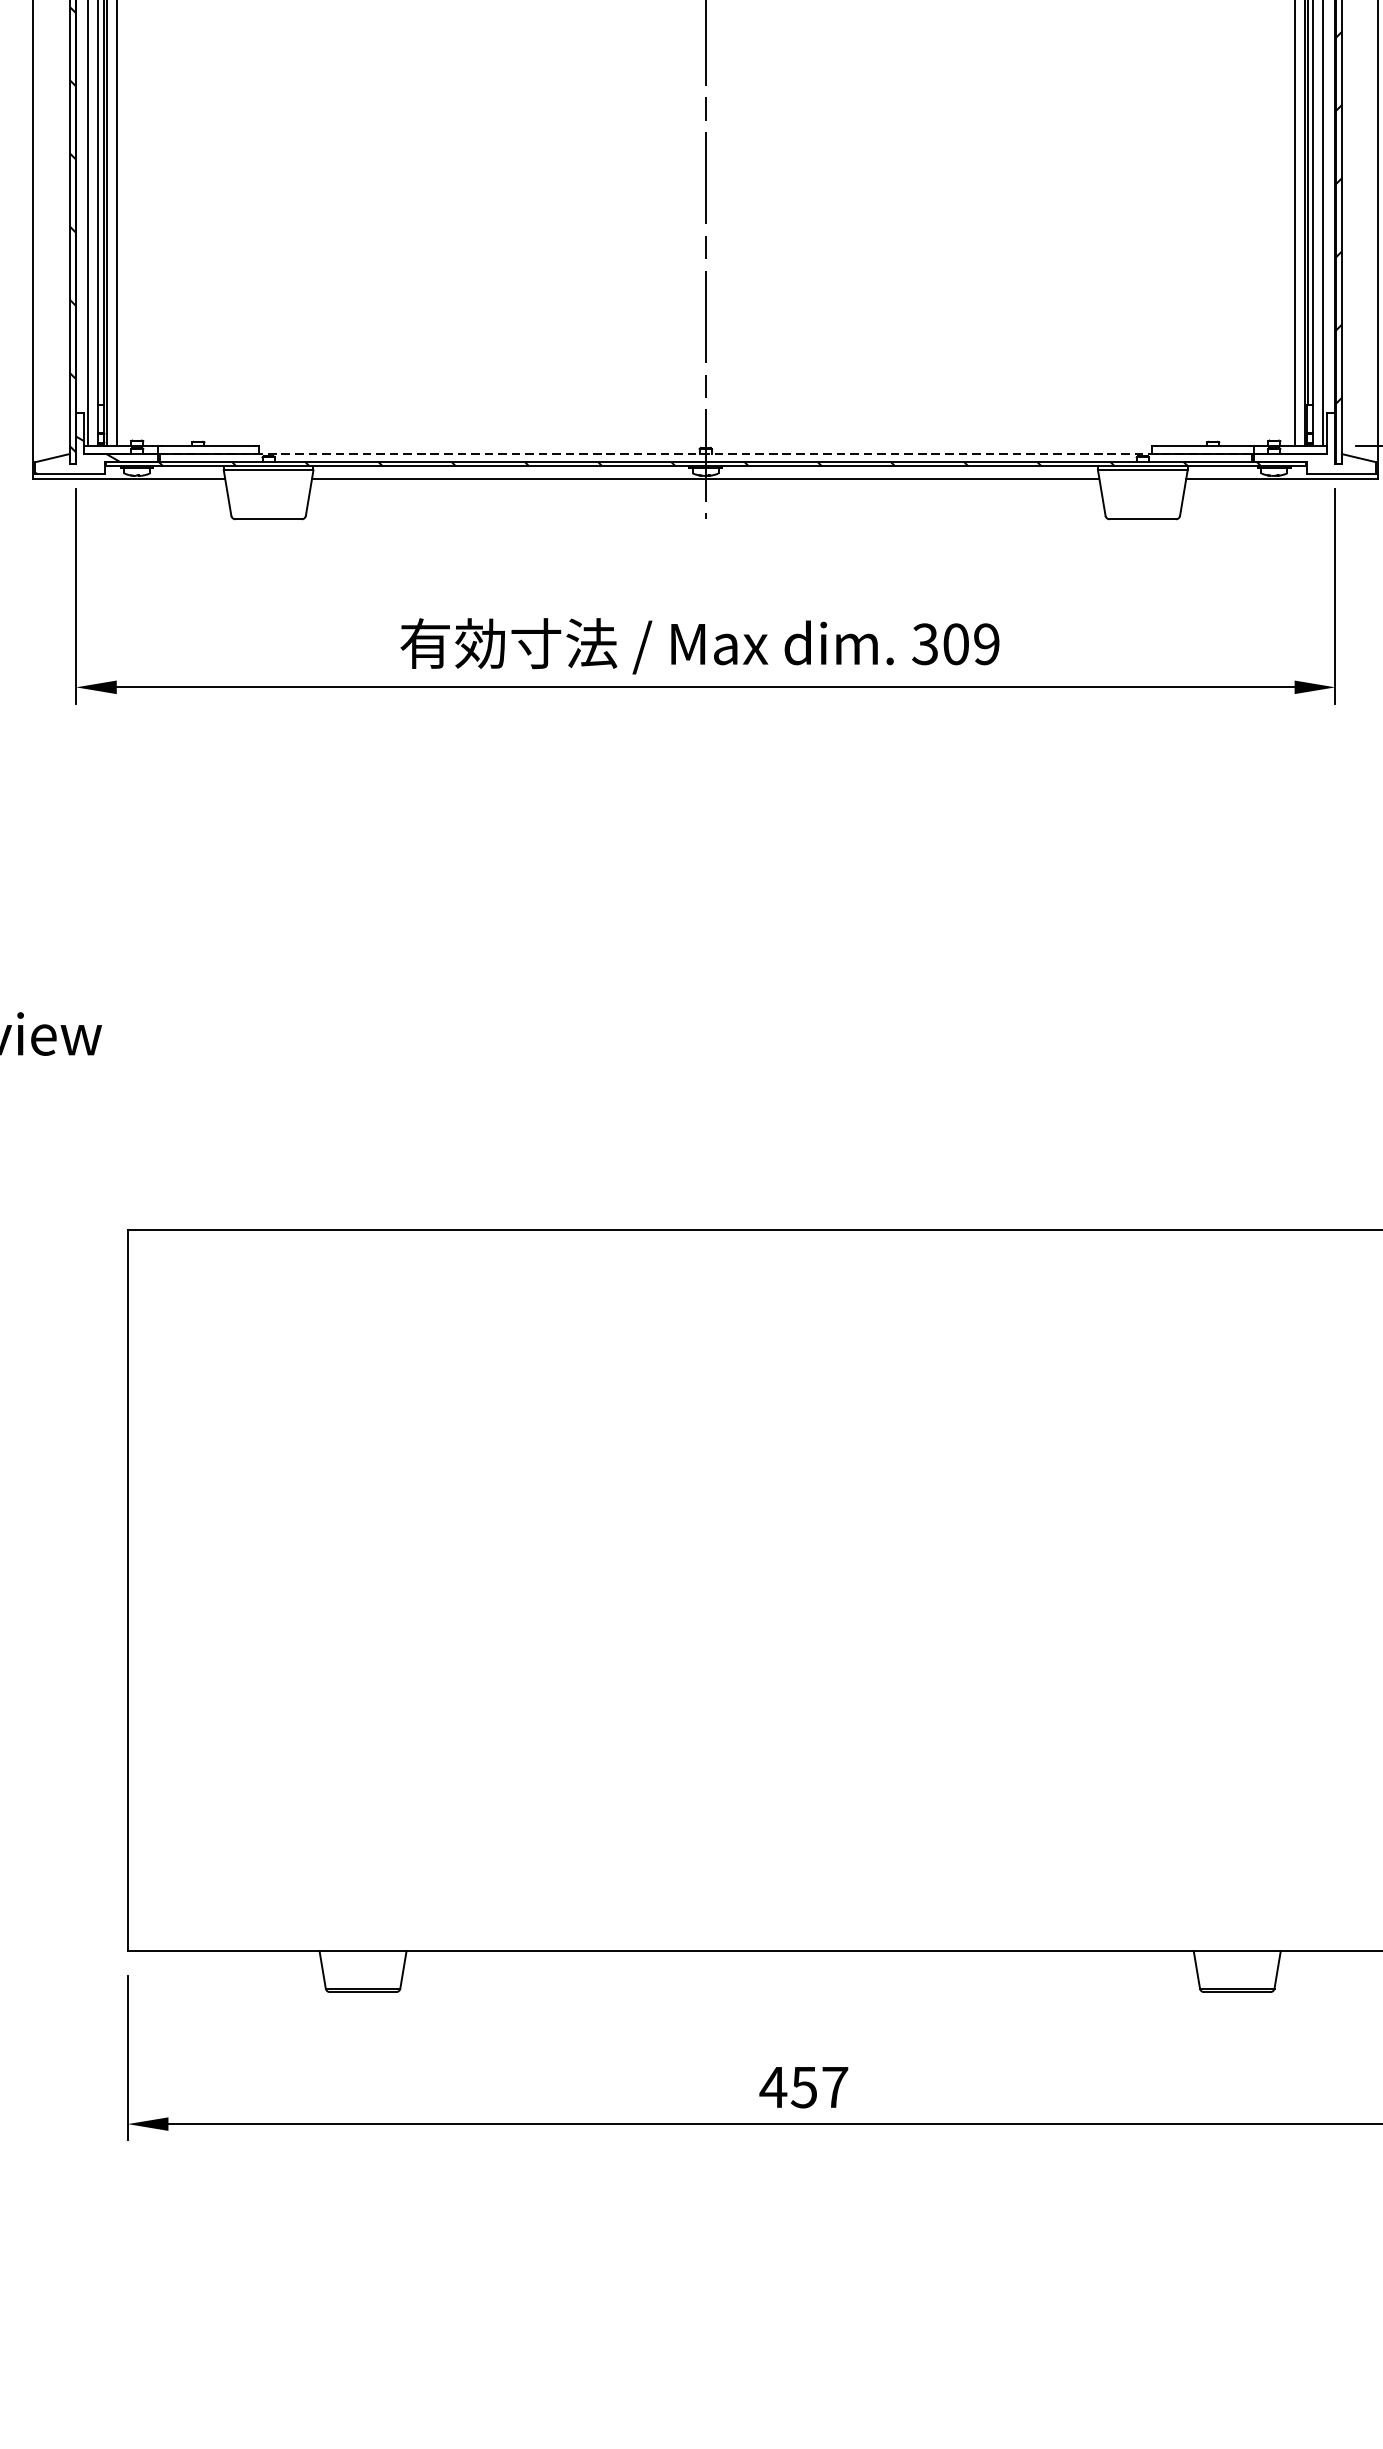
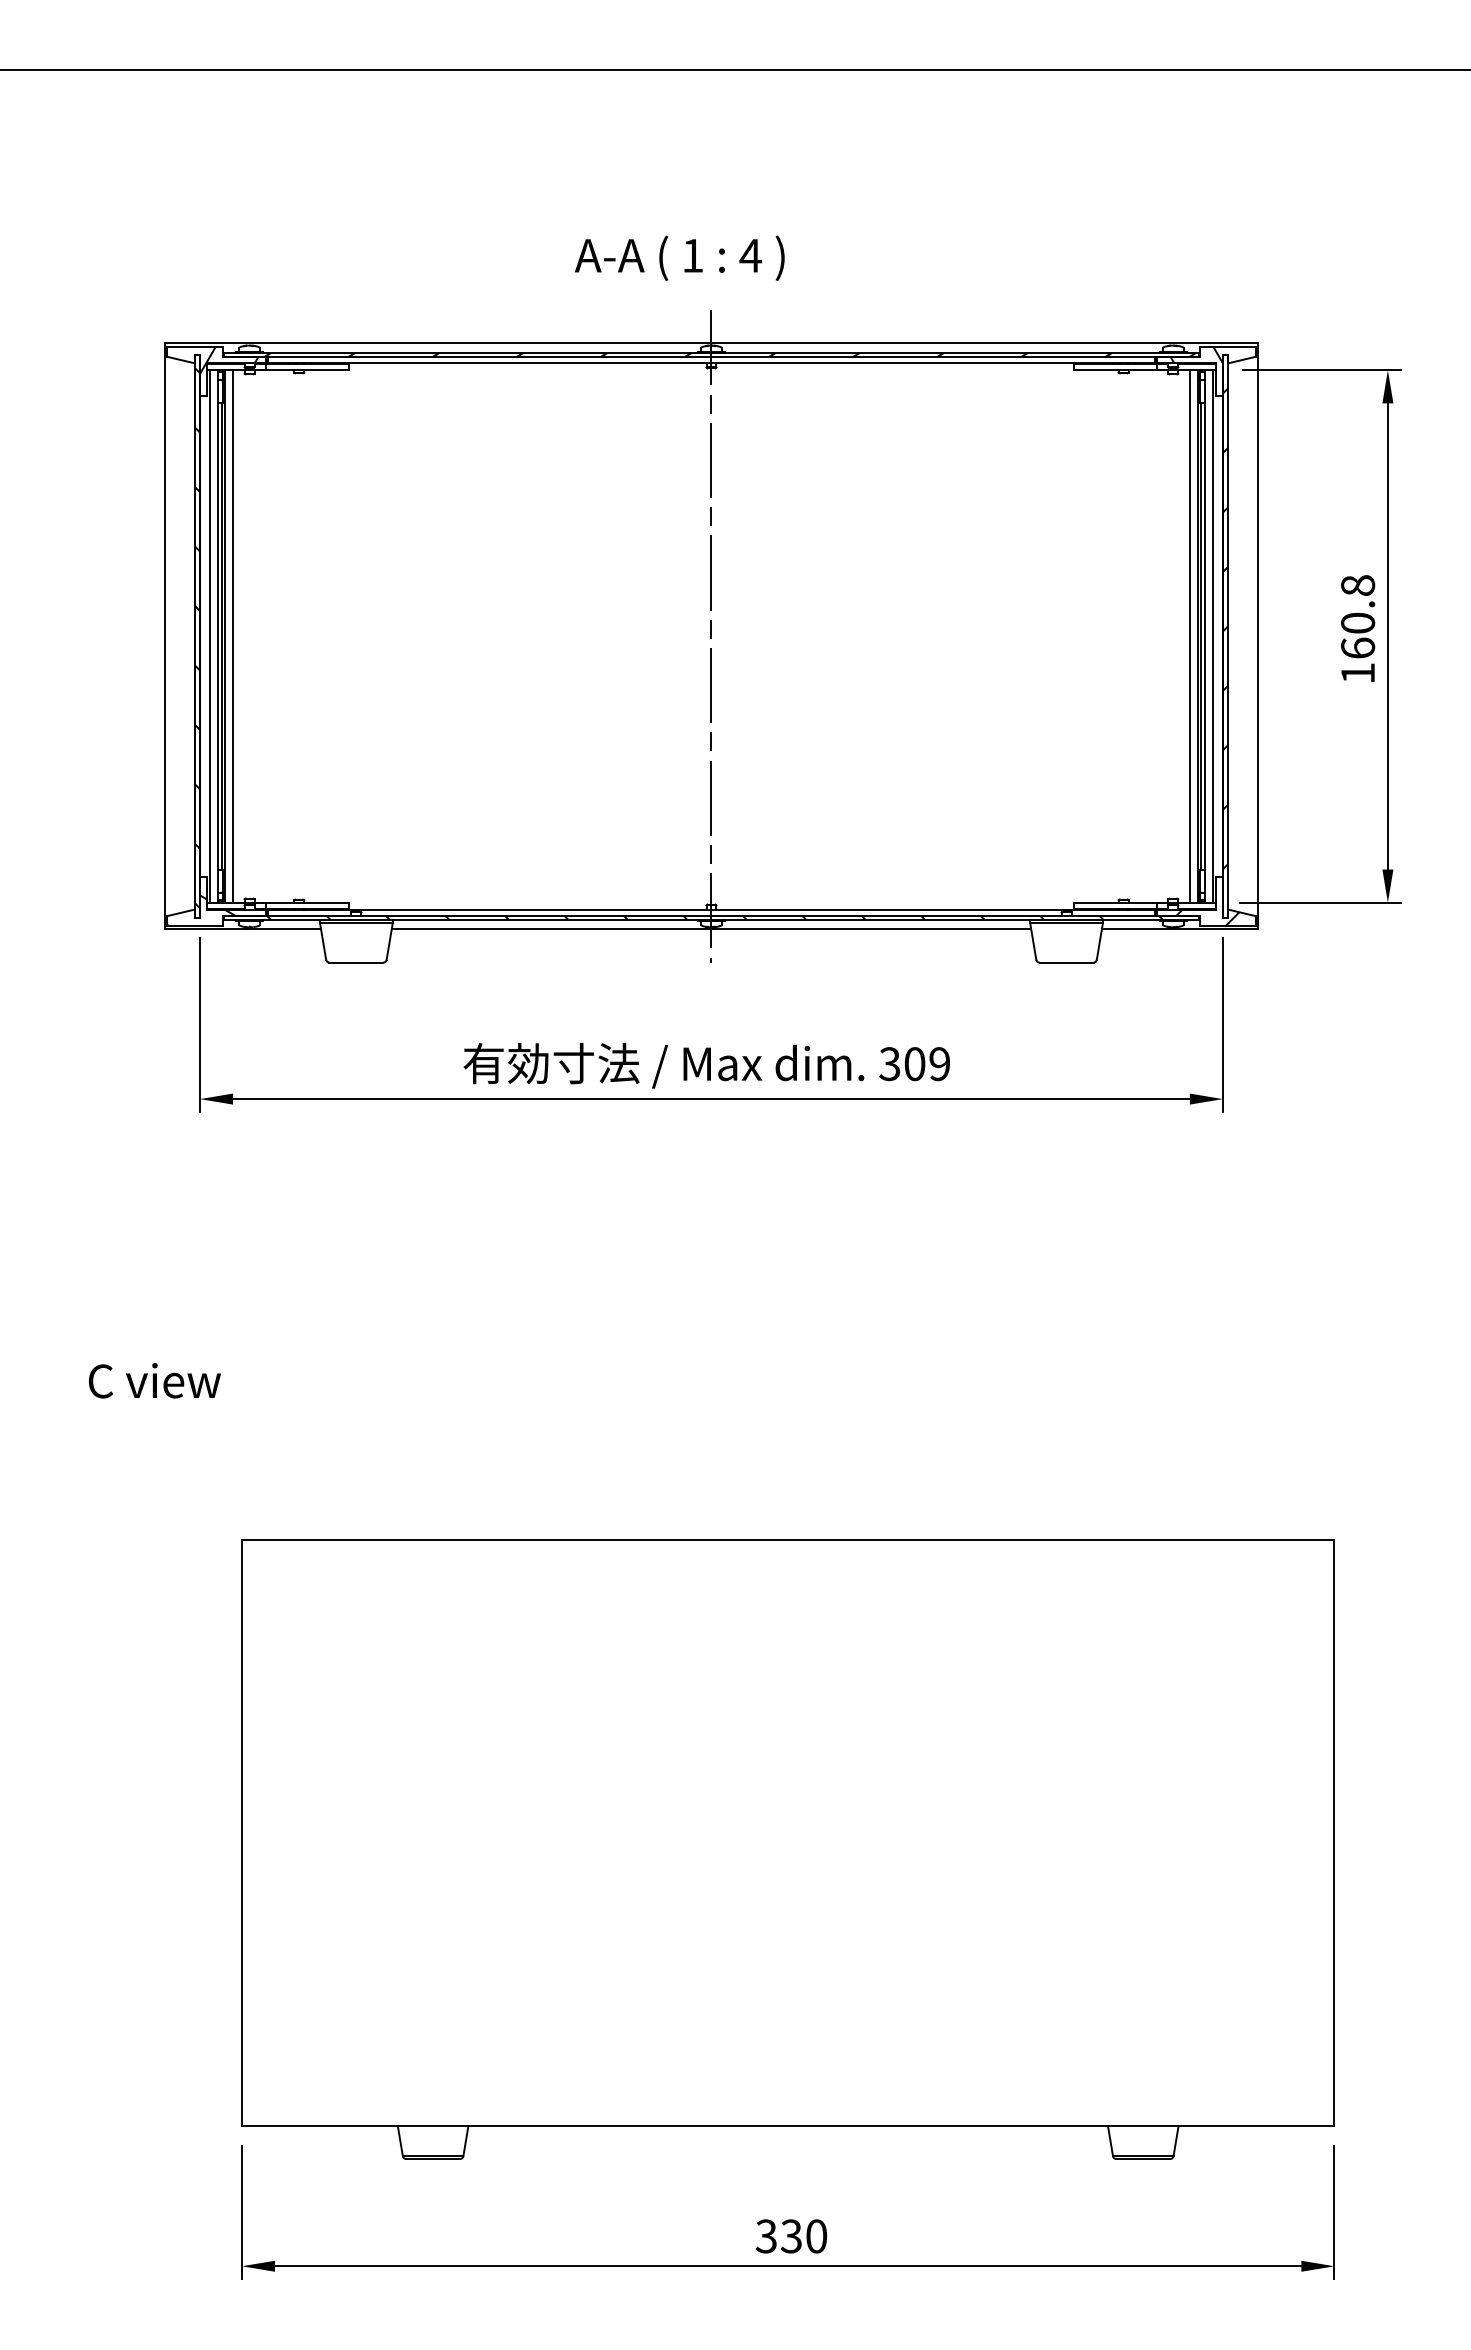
line: (705, 453) -> (711, 909), dashed -> solid
hatch: (1316, 463) -> (1207, 917), added
text: (804, 2087) -> (791, 2236), 457 -> 330

